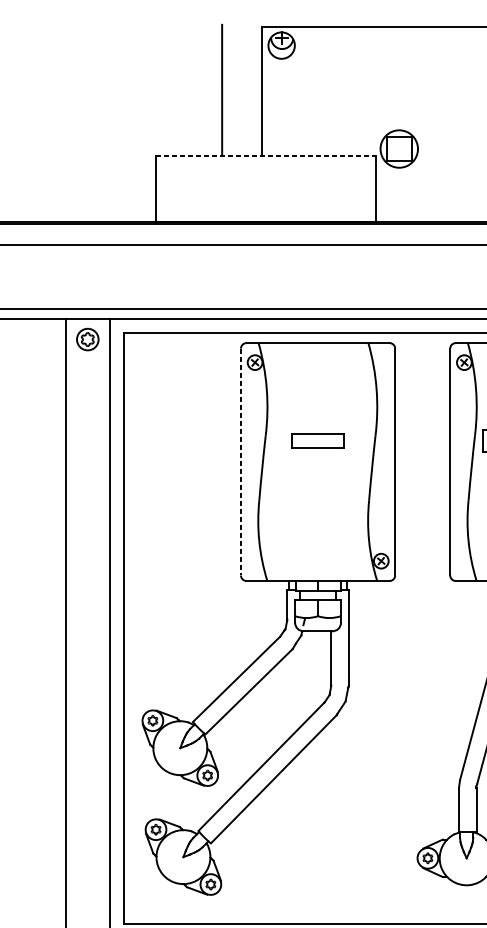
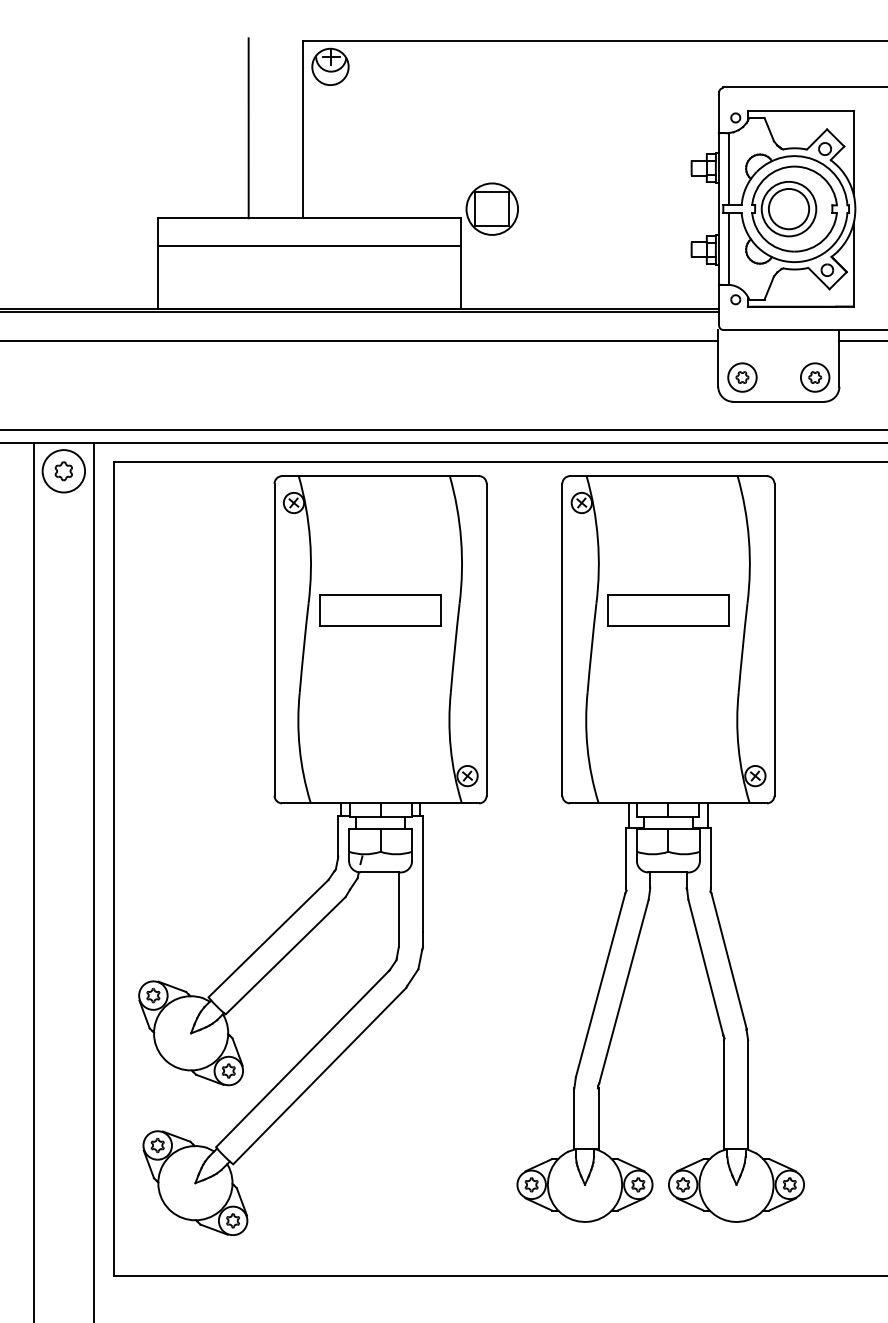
line: (266, 155) -> (309, 218), dashed -> solid
line: (265, 175) -> (308, 245), added
circle: (87, 339) -> (63, 471), size x1.43
part: (318, 440) -> (380, 610), size x1.67
line: (240, 462) -> (274, 640), dashed -> solid

